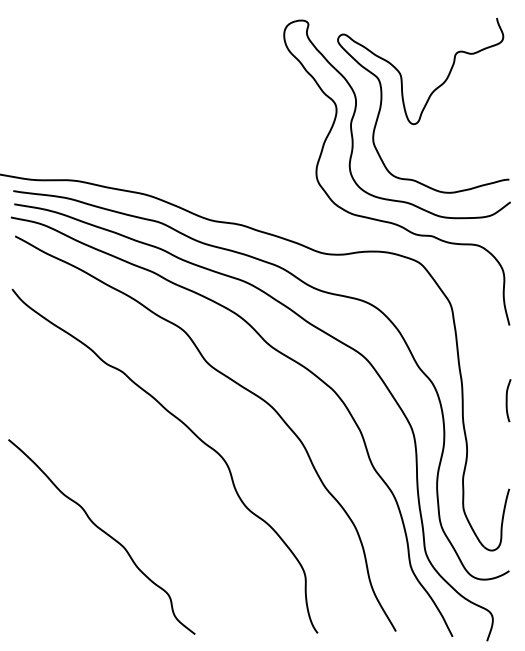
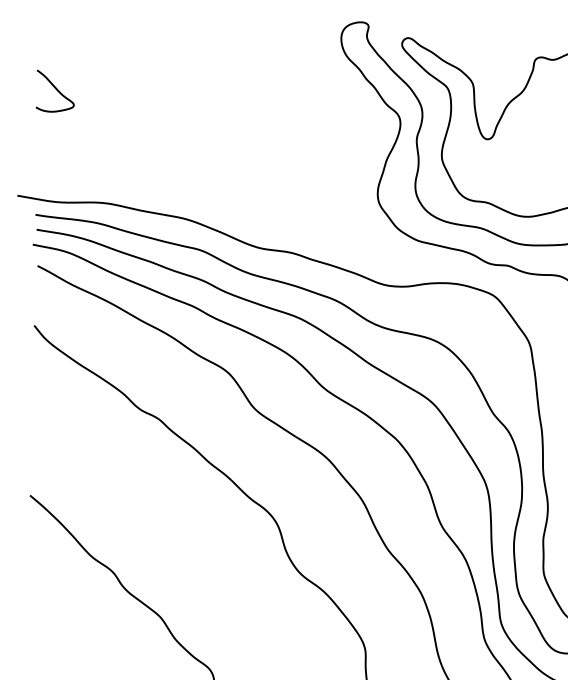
curve: (31, 80) -> (56, 89), added

